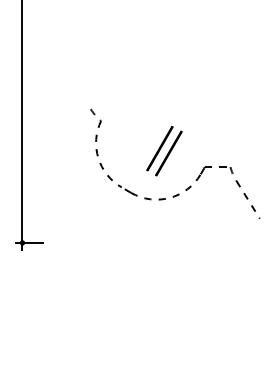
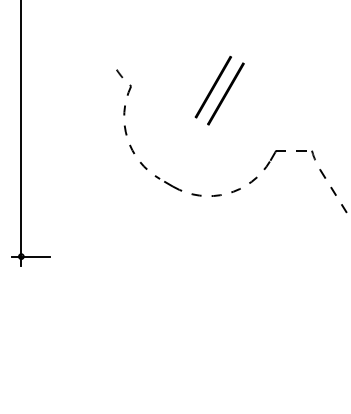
part: (164, 151) -> (219, 91), moved

